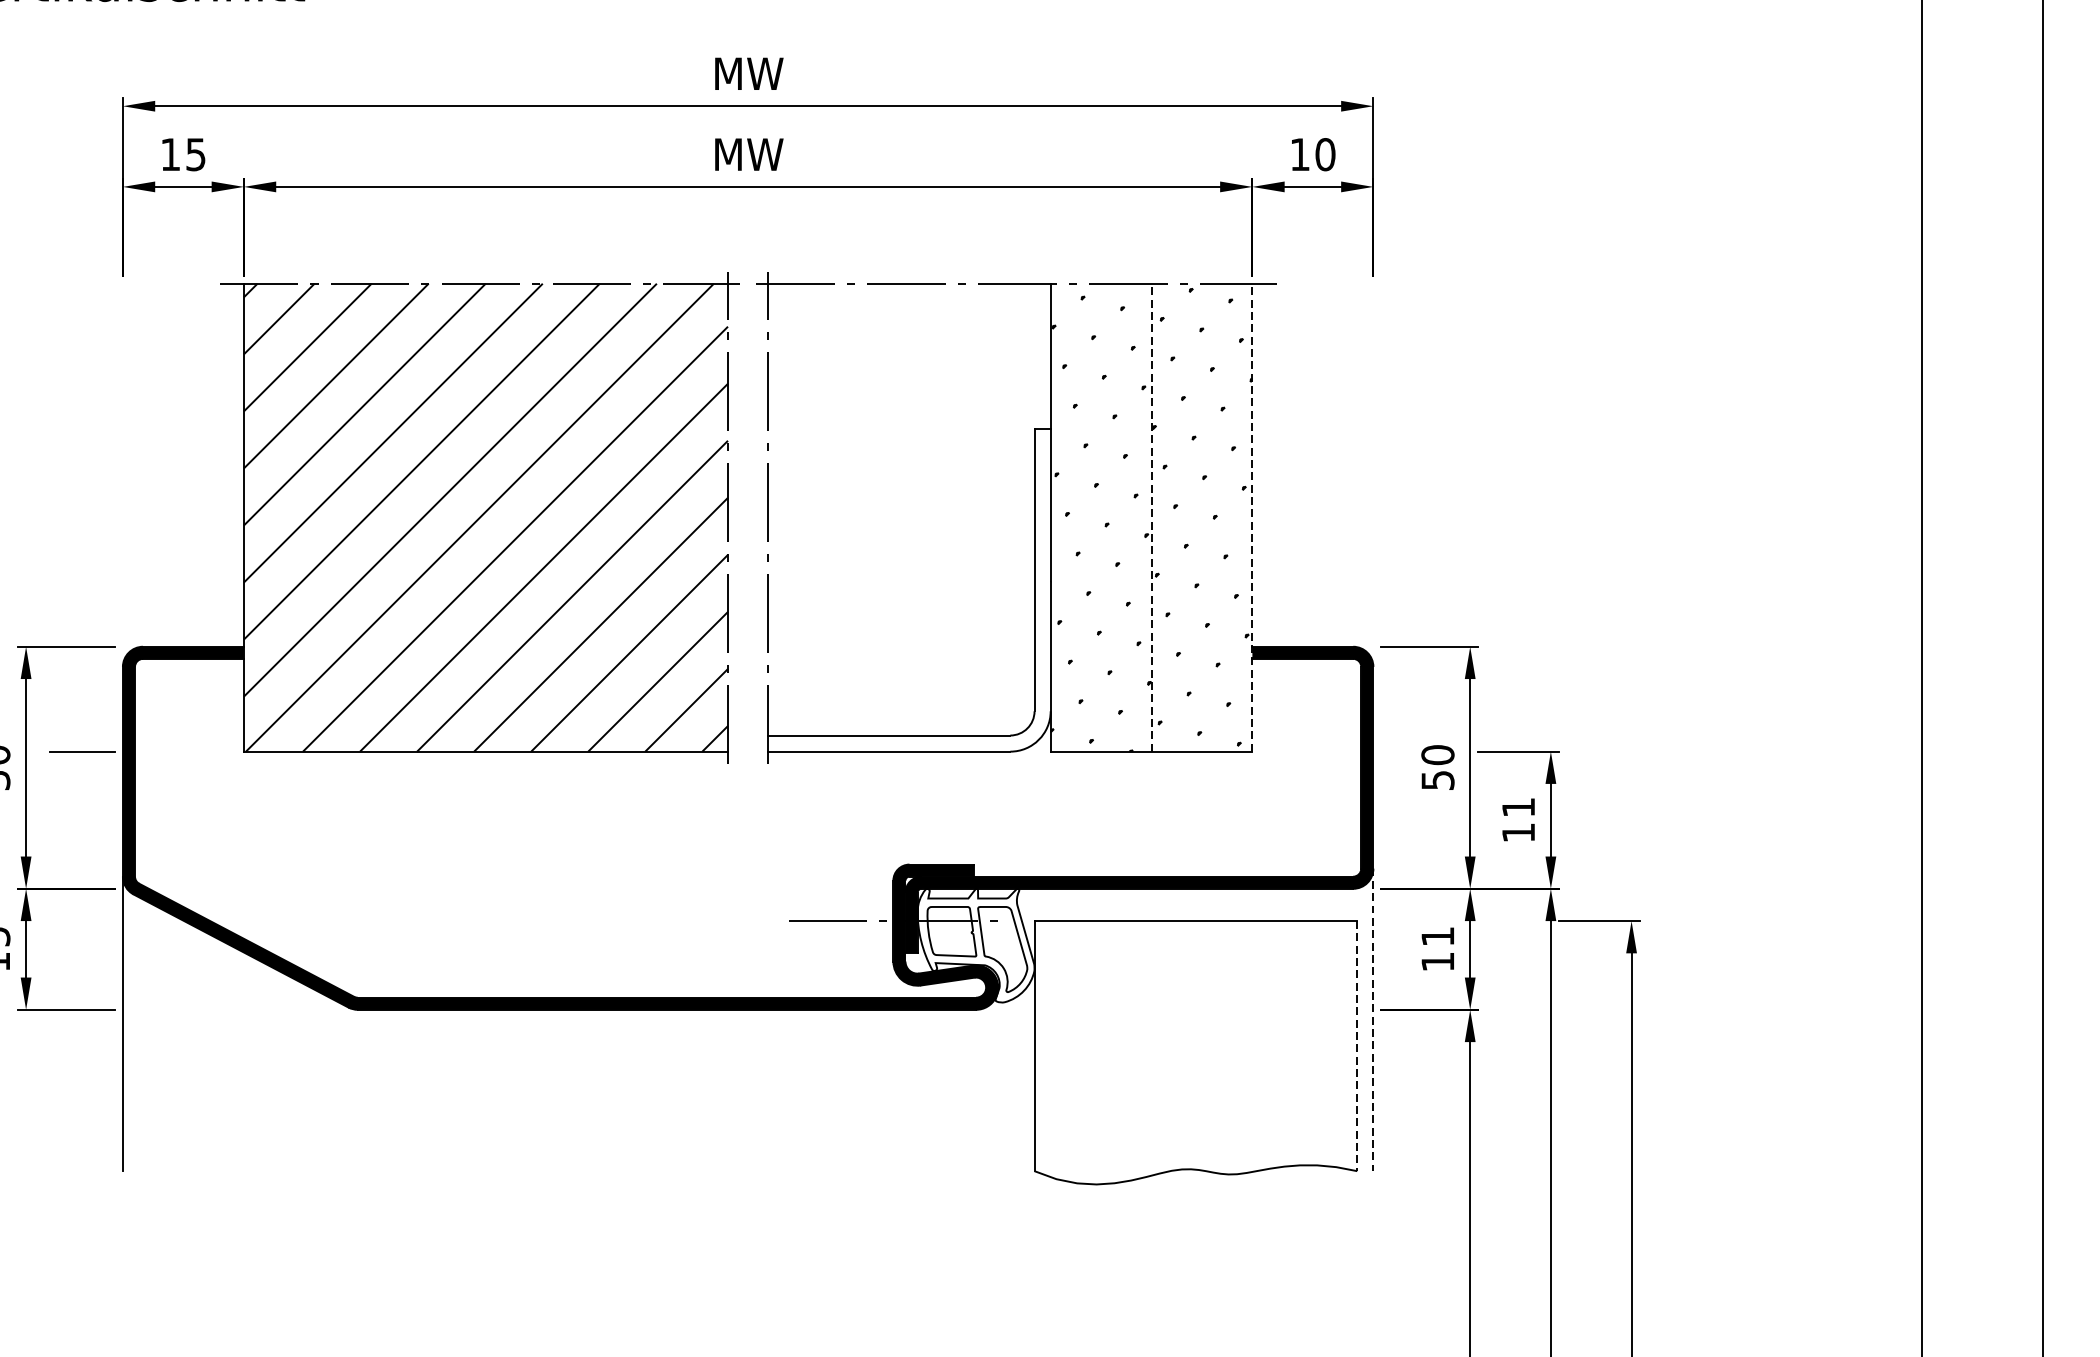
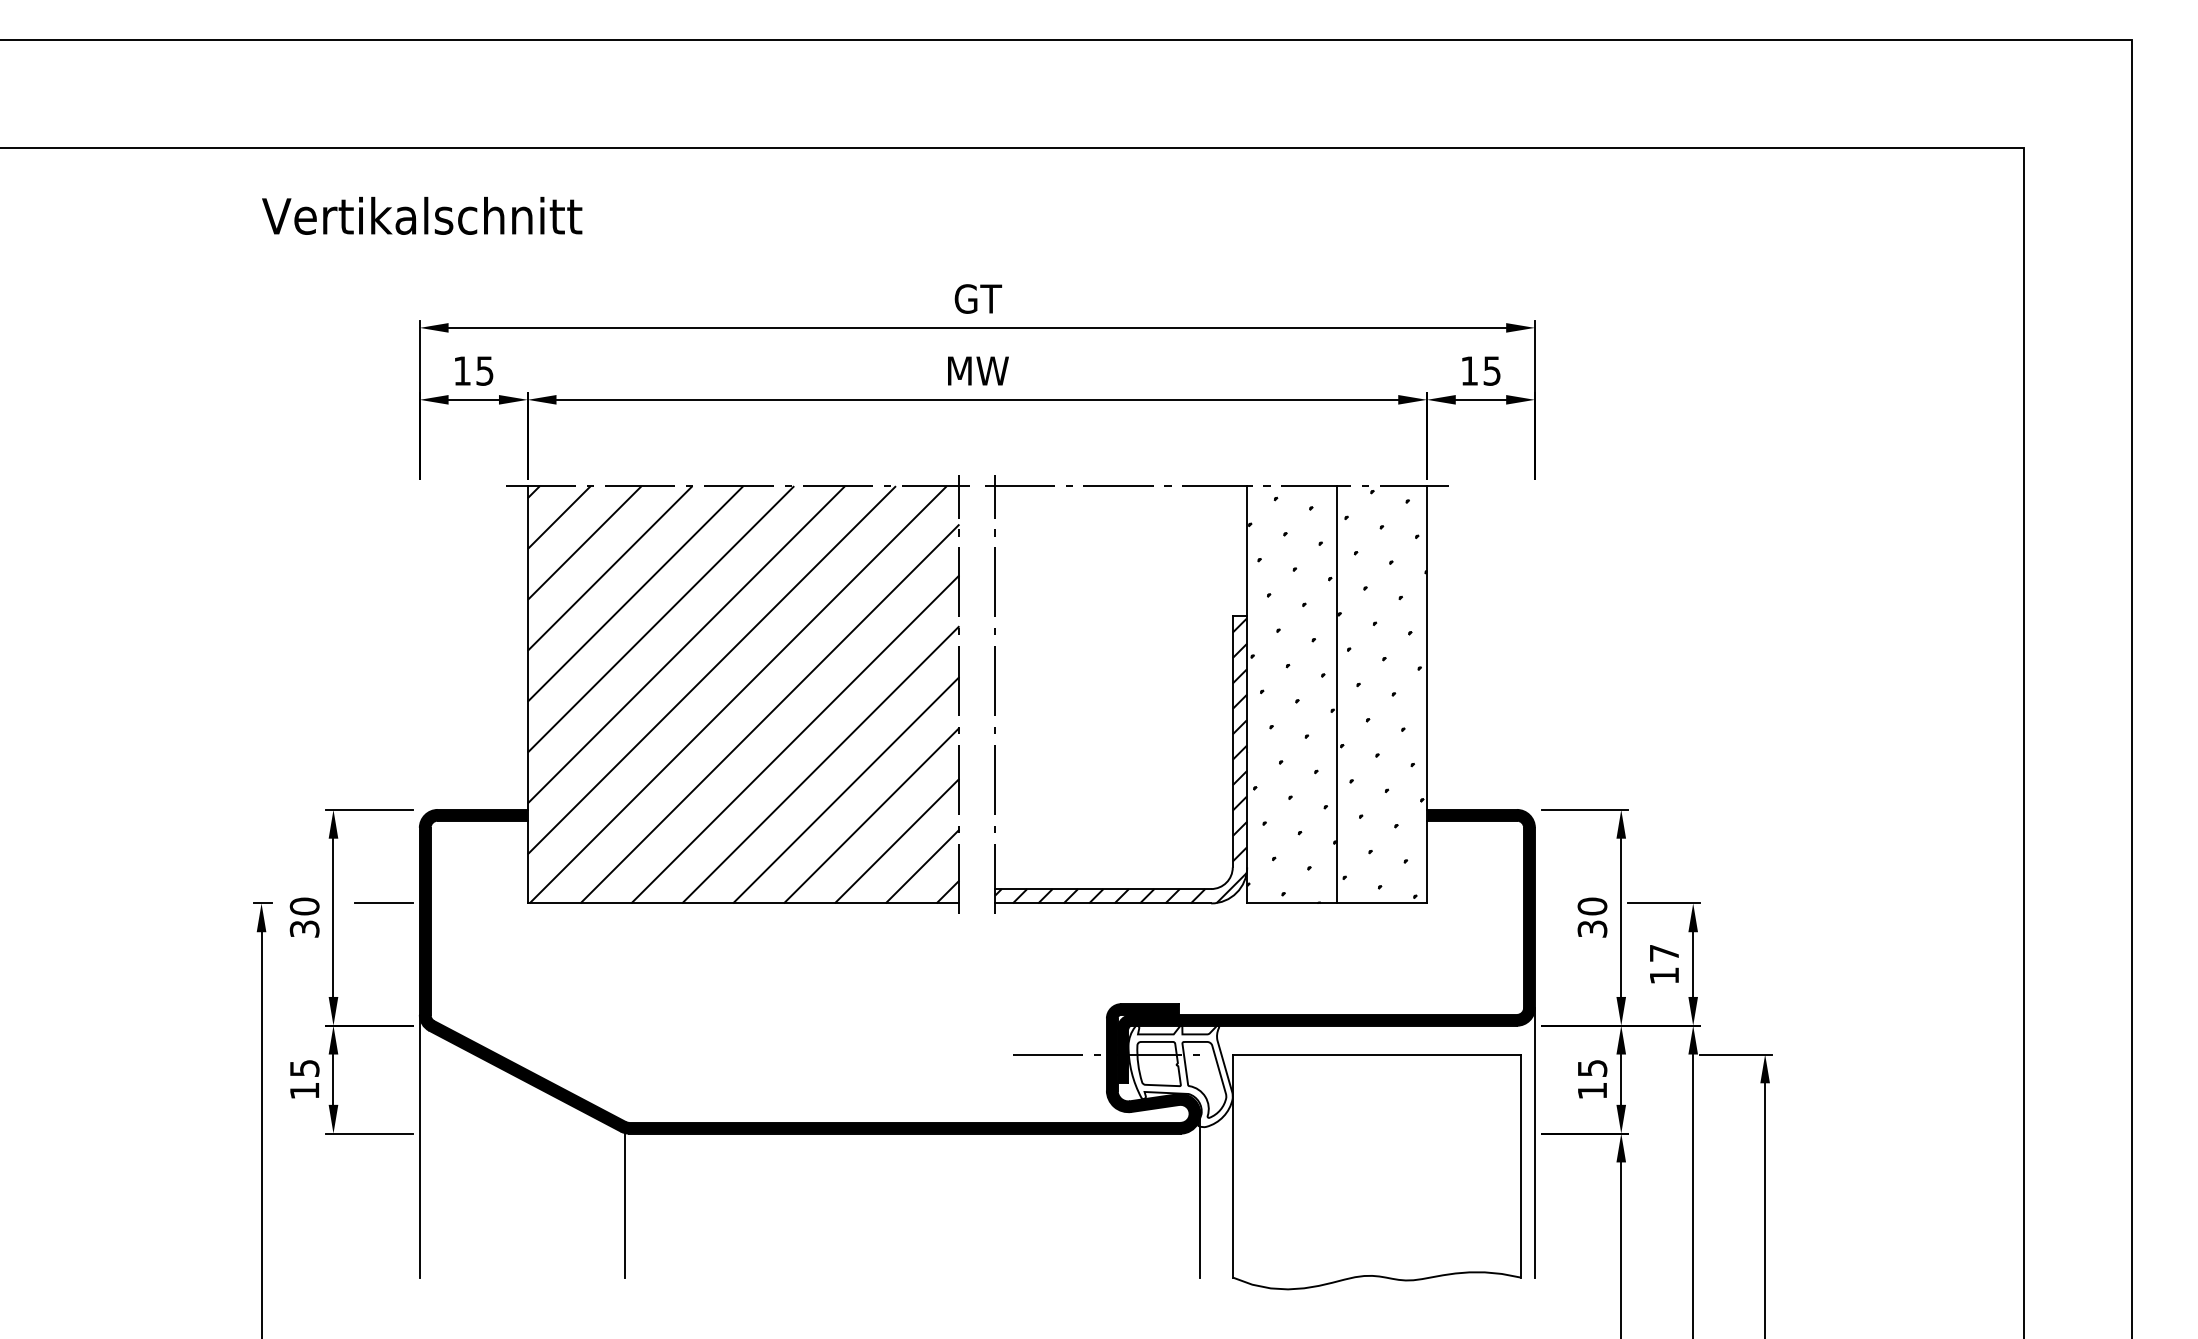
text: (749, 73) -> (978, 298), MW -> GT
text: (1325, 154) -> (1492, 370), 10 -> 15
line: (1152, 517) -> (1337, 694), dashed -> solid
line: (1252, 517) -> (1427, 694), dashed -> solid
hatch: (909, 591) -> (1121, 760), added
text: (1436, 779) -> (1591, 928), 50 -> 30
text: (1518, 807) -> (1664, 953), 11 -> 17
text: (1437, 936) -> (1592, 1068), 11 -> 15
line: (1372, 1019) -> (1534, 1142), dashed -> solid
line: (1357, 1046) -> (1520, 1166), dashed -> solid
line: (998, 1079) -> (1200, 1195), added
line: (352, 1090) -> (624, 1205), added

